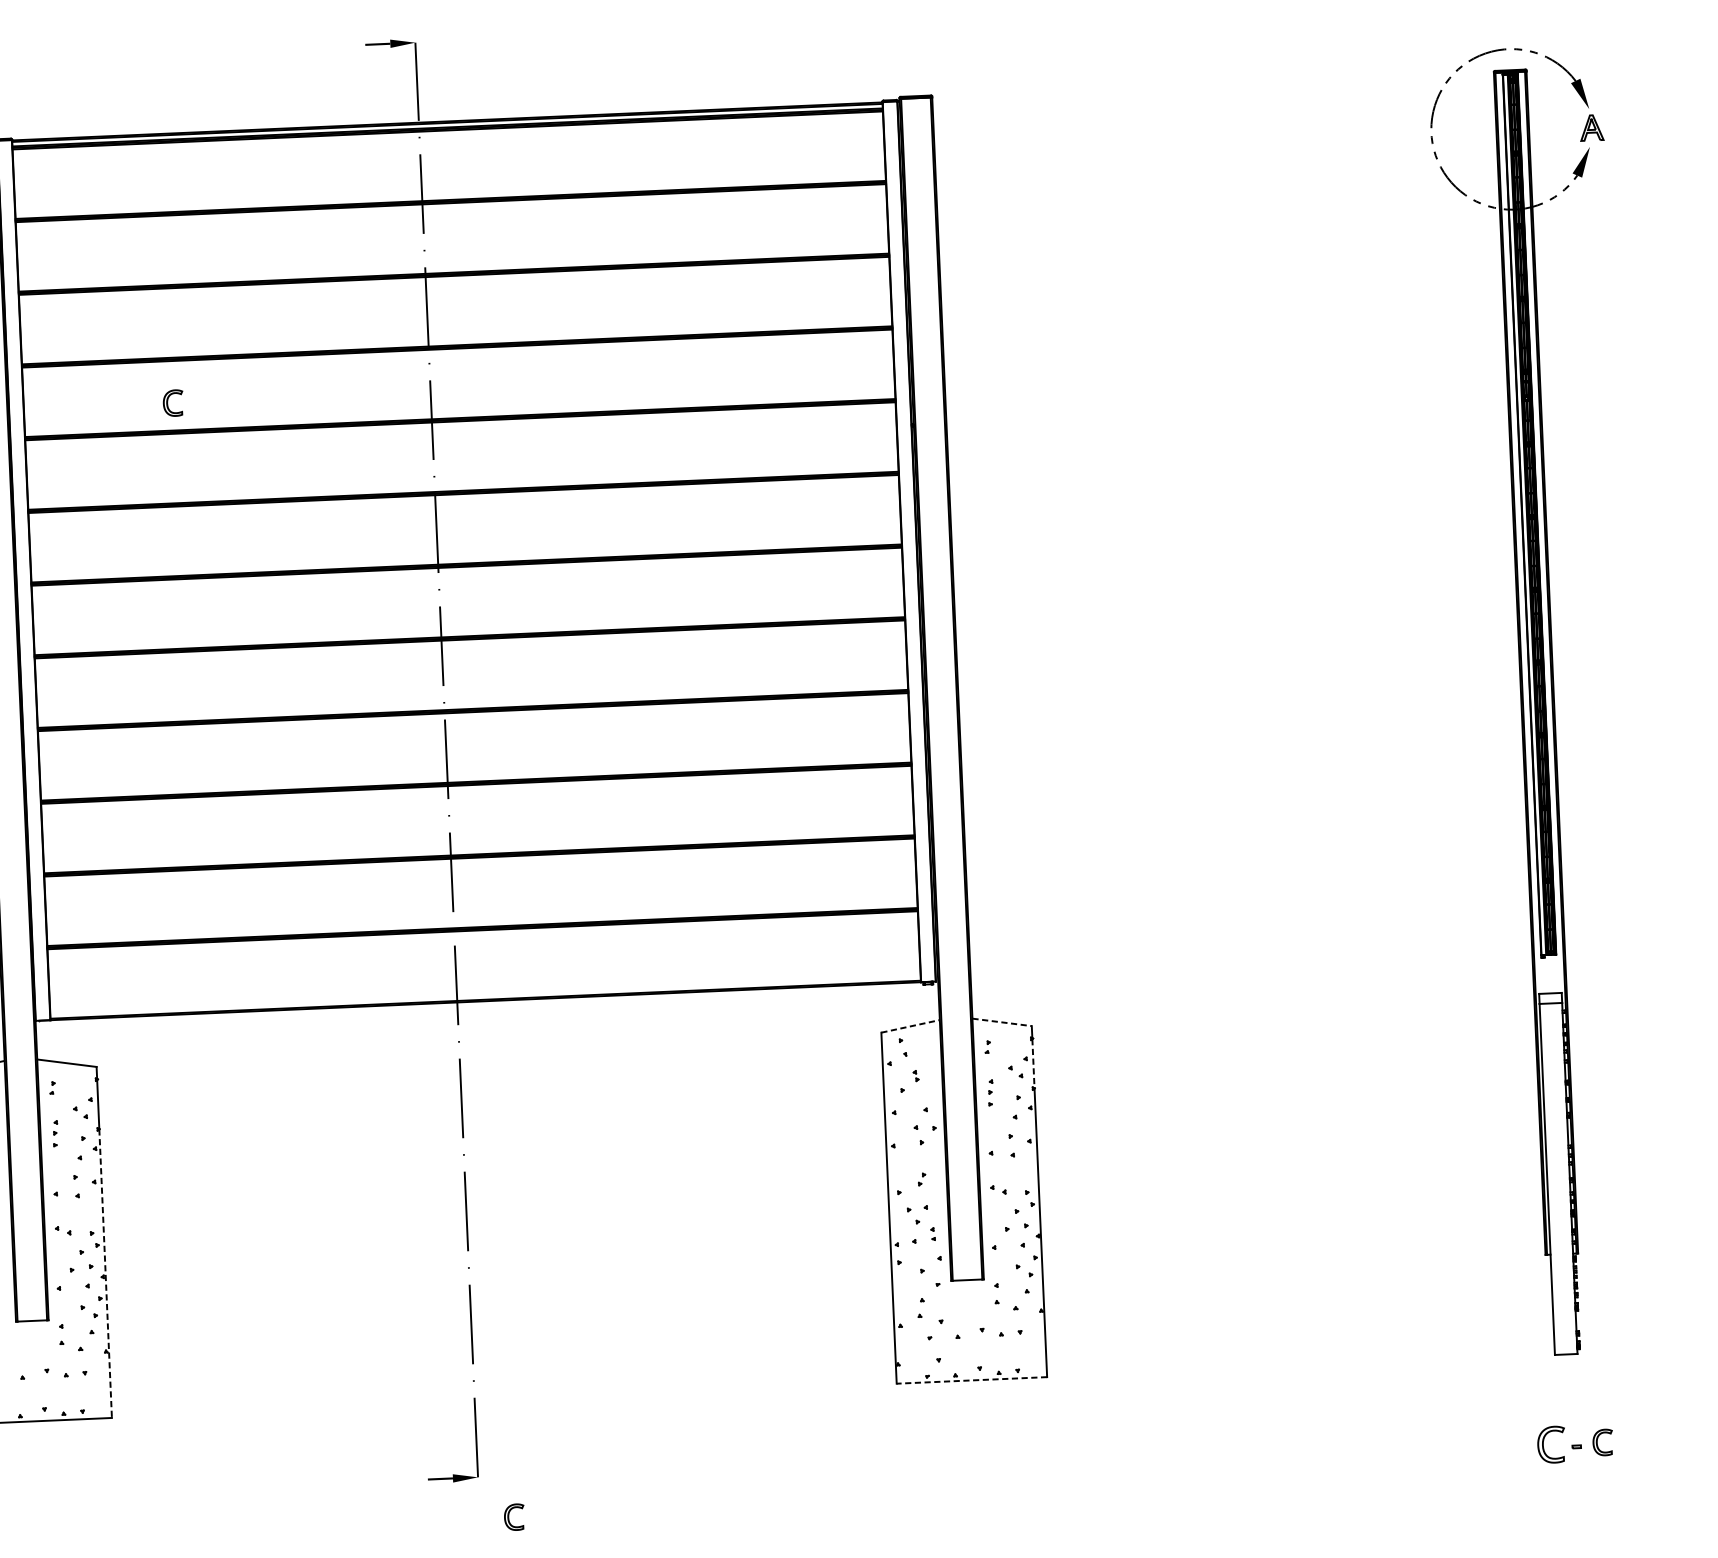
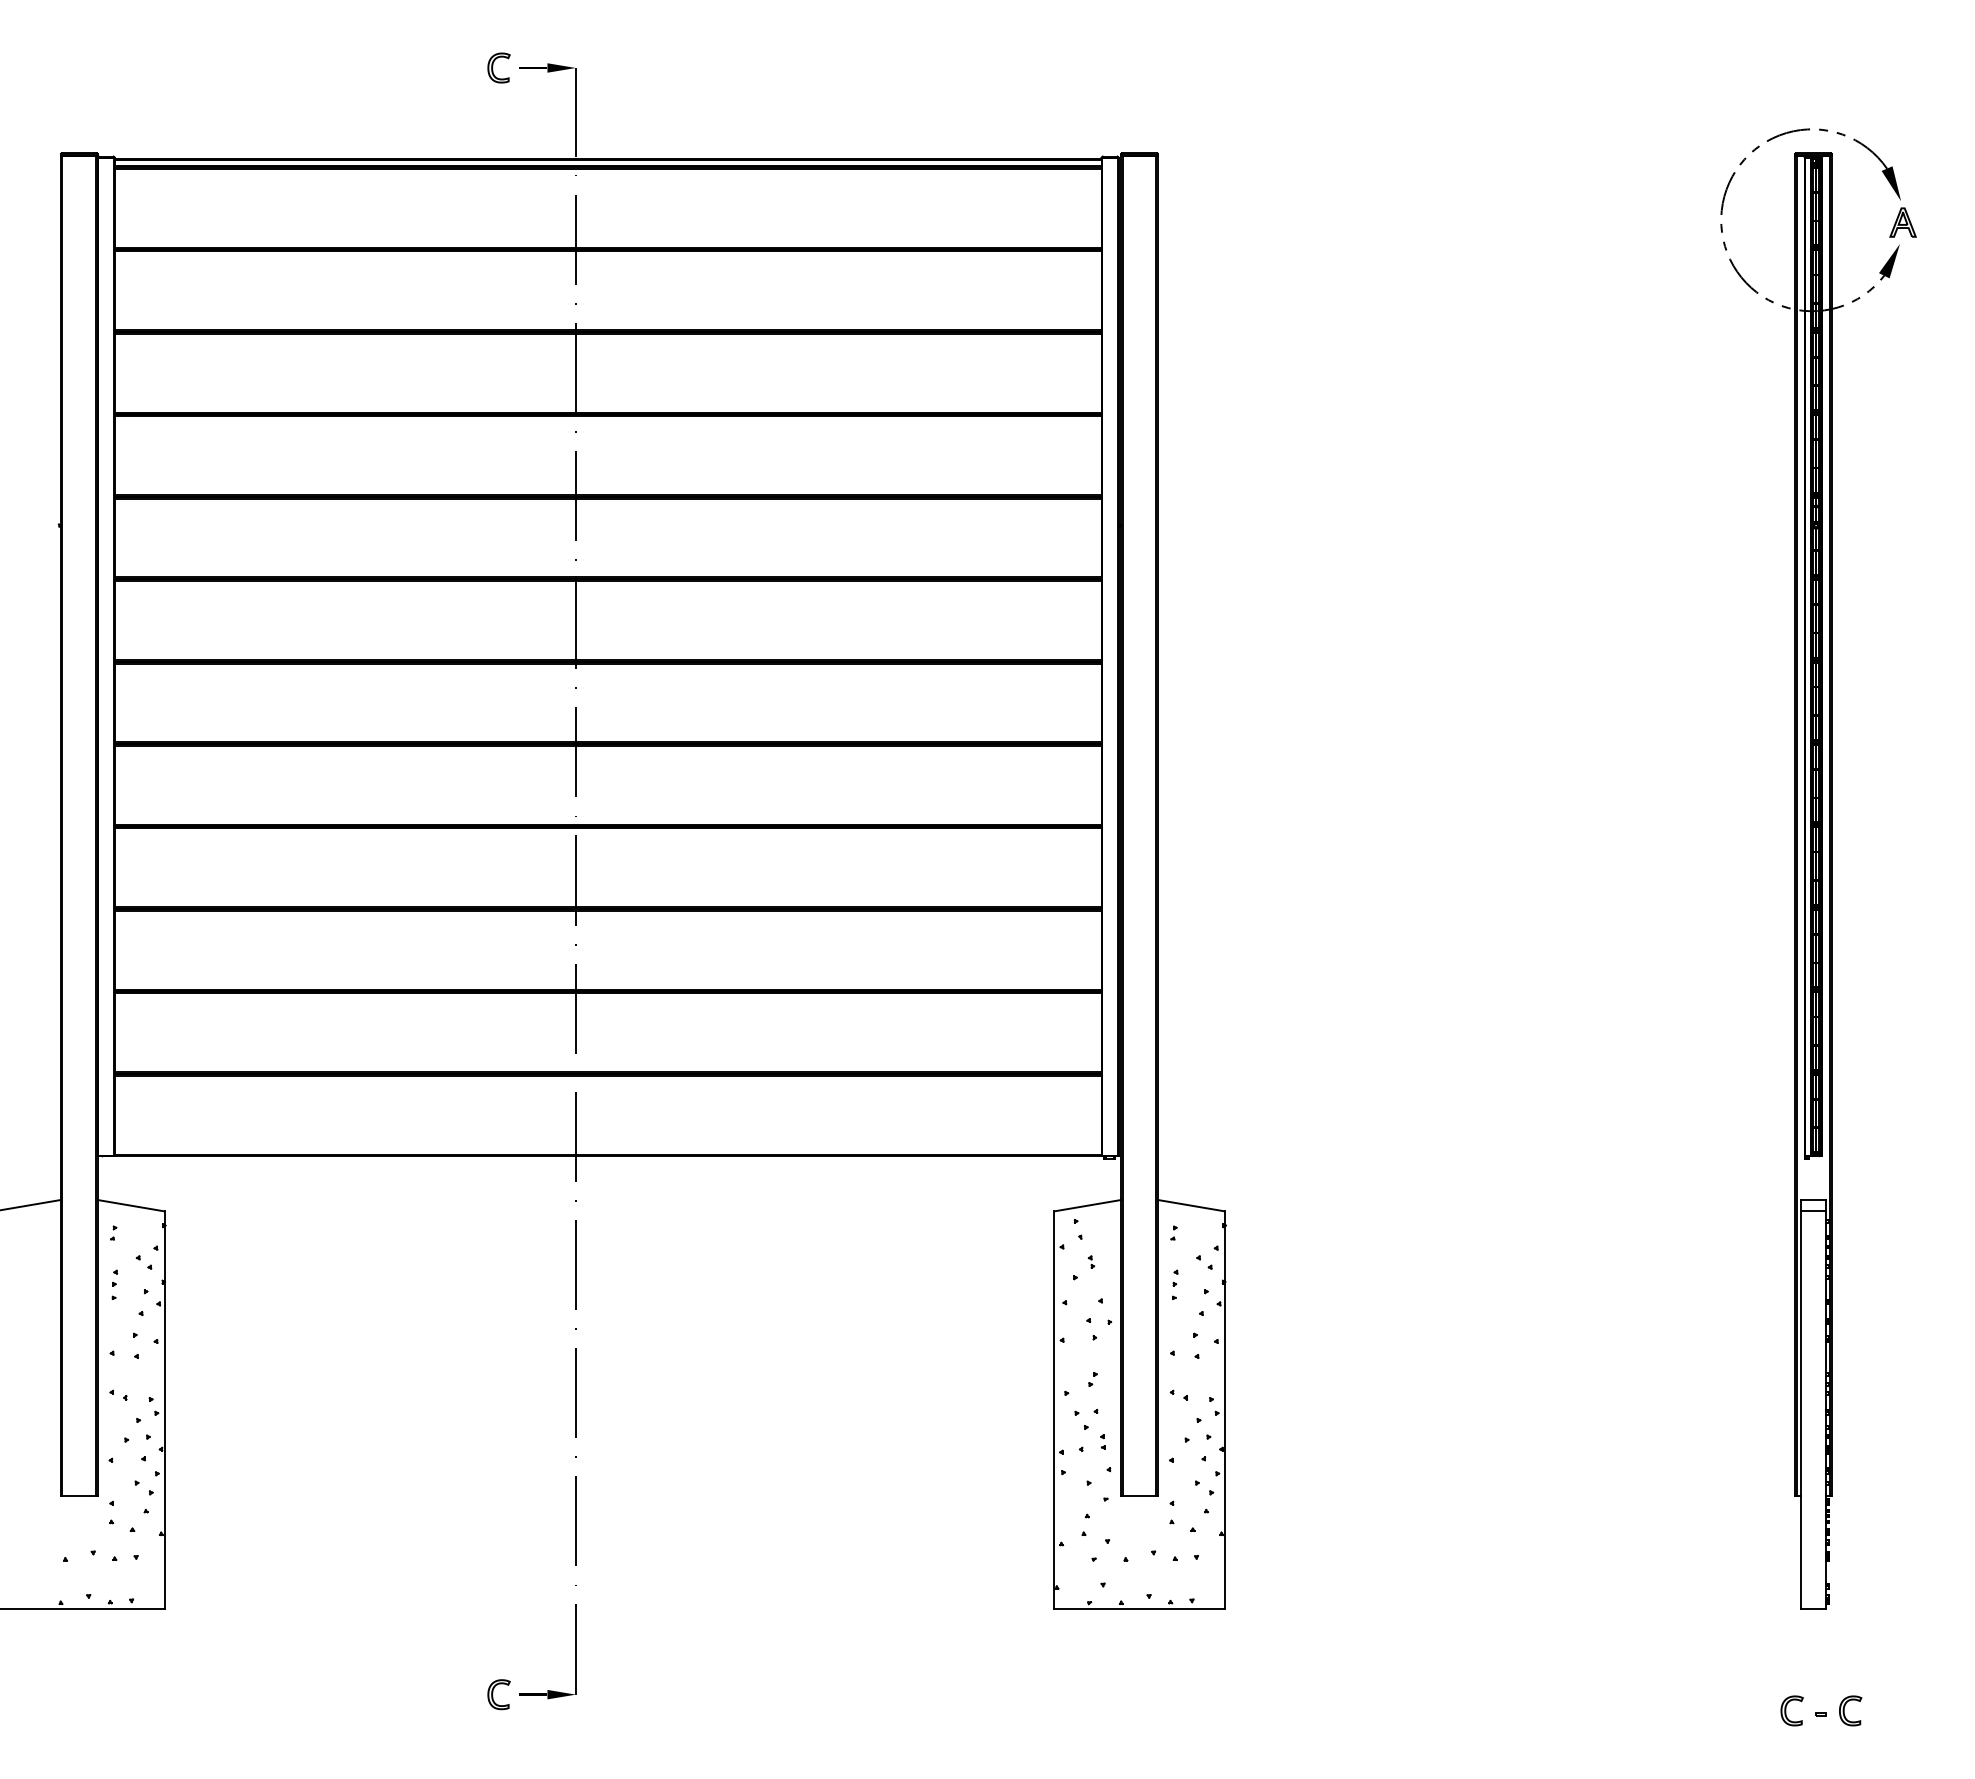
part: (172, 402) -> (498, 67), moved
line: (1002, 1022) -> (1191, 1205), dashed -> solid
line: (910, 1026) -> (1087, 1205), dashed -> solid
line: (1033, 1063) -> (1224, 1253), dashed -> solid
line: (105, 1273) -> (164, 1445), dashed -> solid
line: (971, 1380) -> (1139, 1609), dashed -> solid
part: (1550, 1444) -> (1791, 1710), size x0.71
part: (513, 1517) -> (498, 1694), moved

